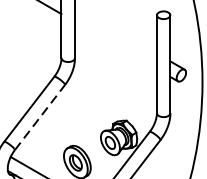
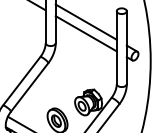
line: (114, 29) -> (85, 21), added
line: (114, 45) -> (85, 33), added
line: (39, 117) -> (29, 87), dashed -> solid

